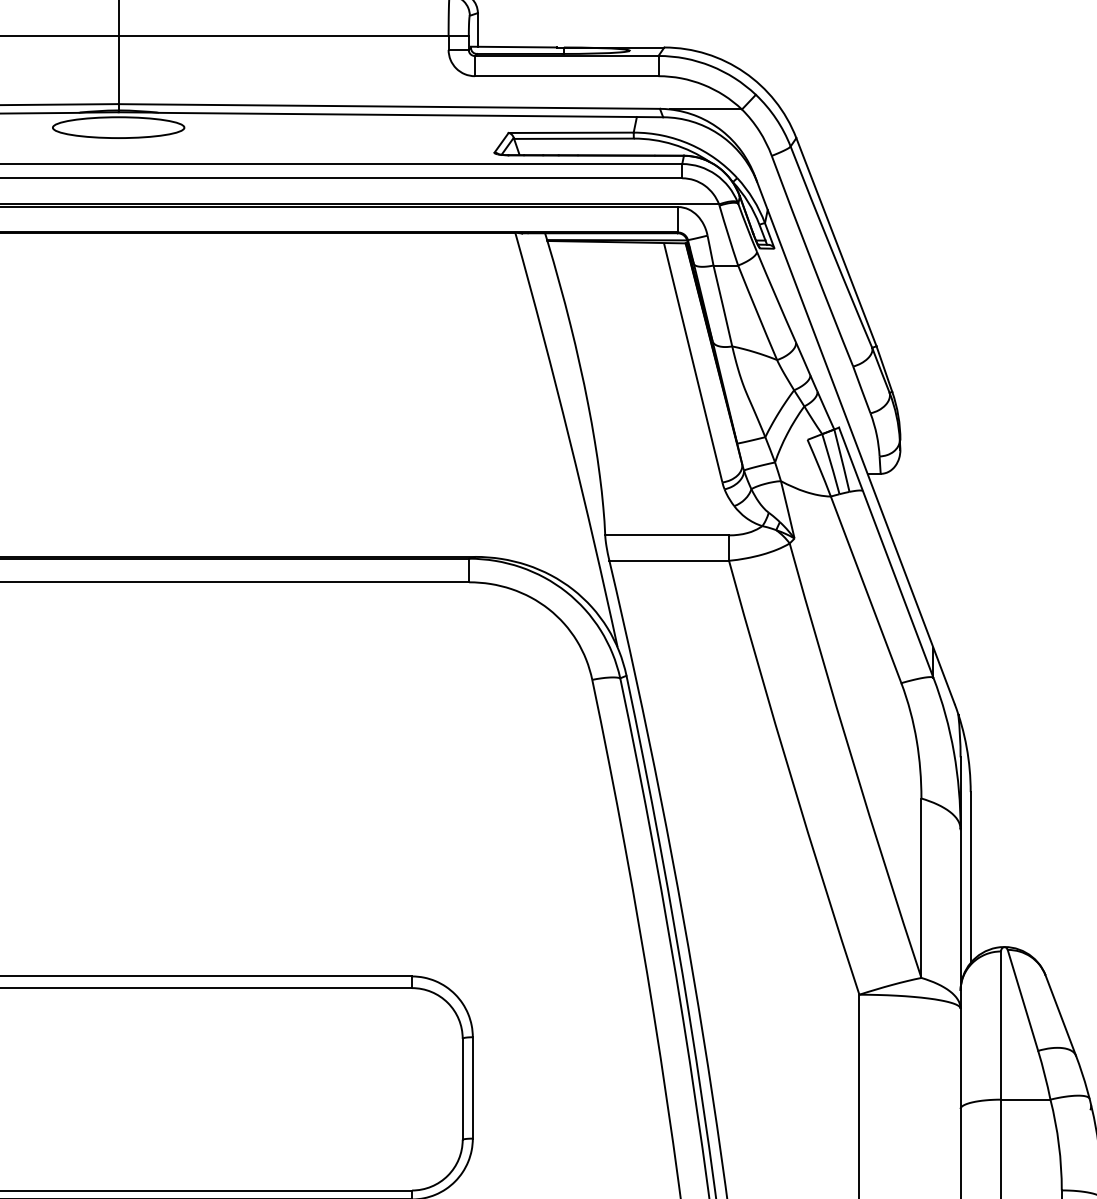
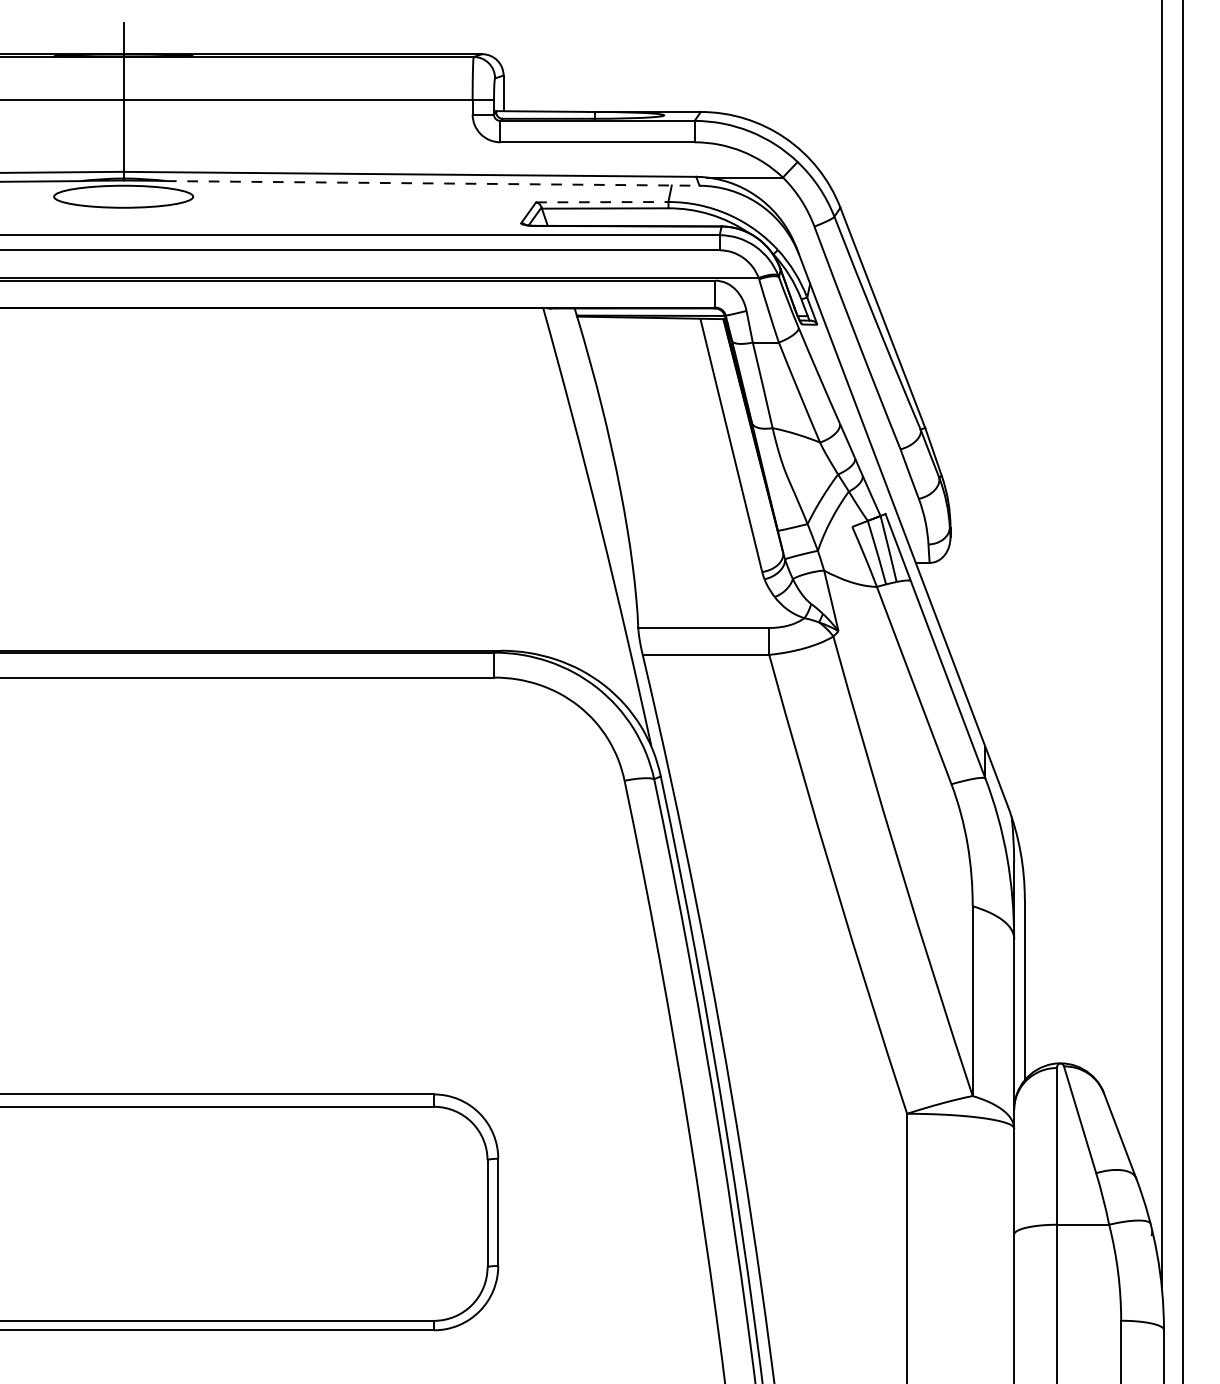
line: (410, 115) -> (432, 183), solid -> dashed
line: (571, 133) -> (602, 202), solid -> dashed

